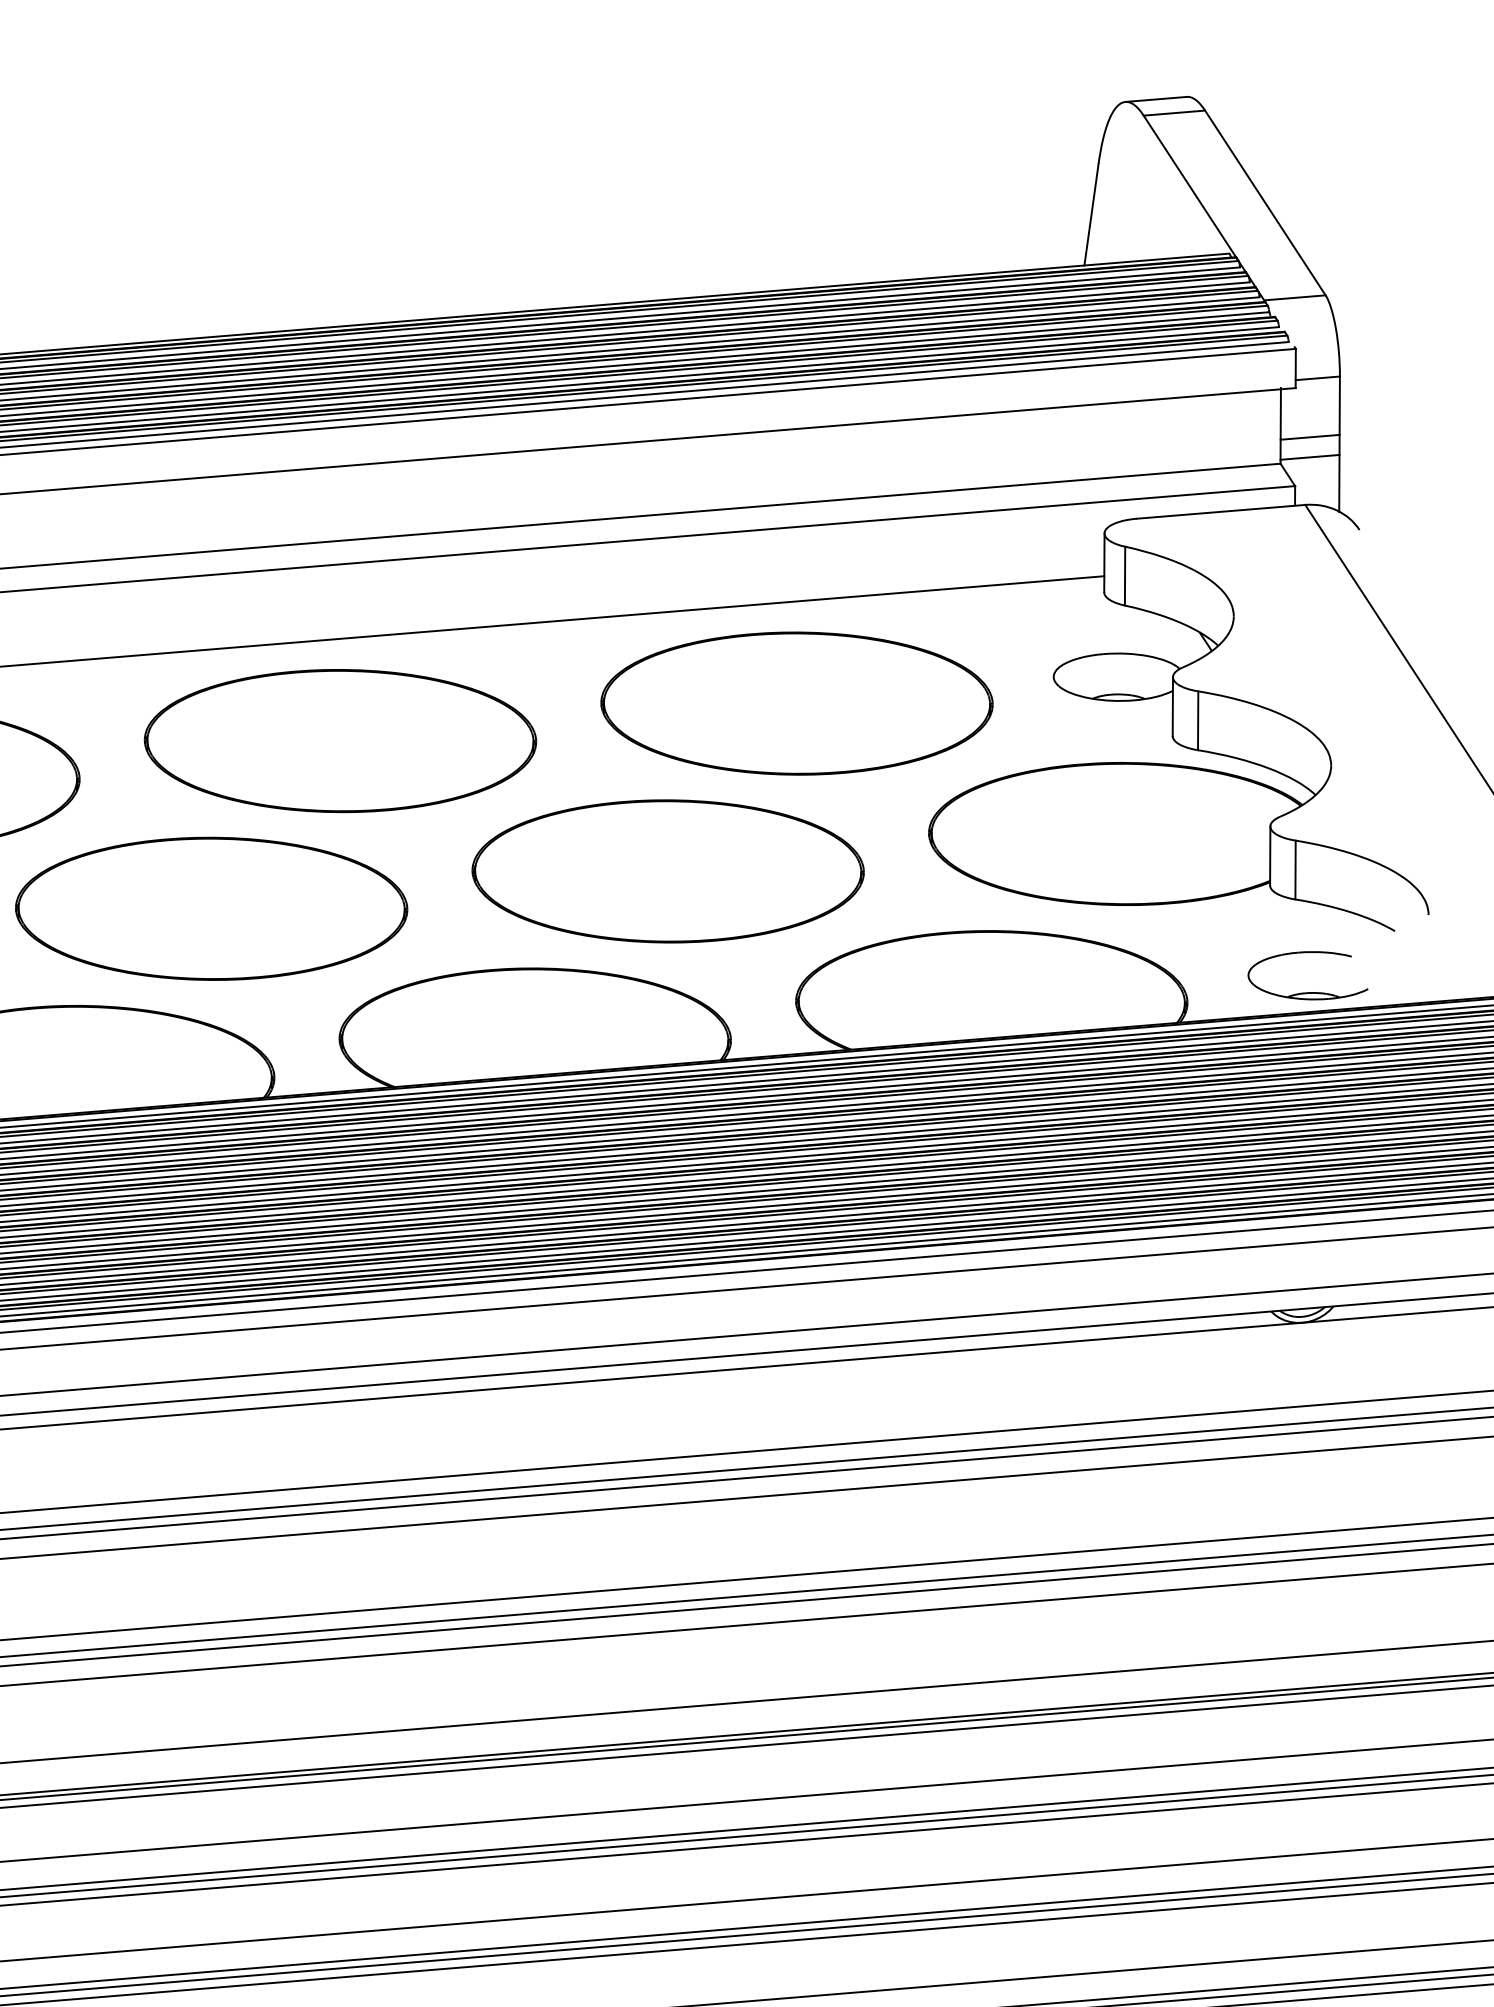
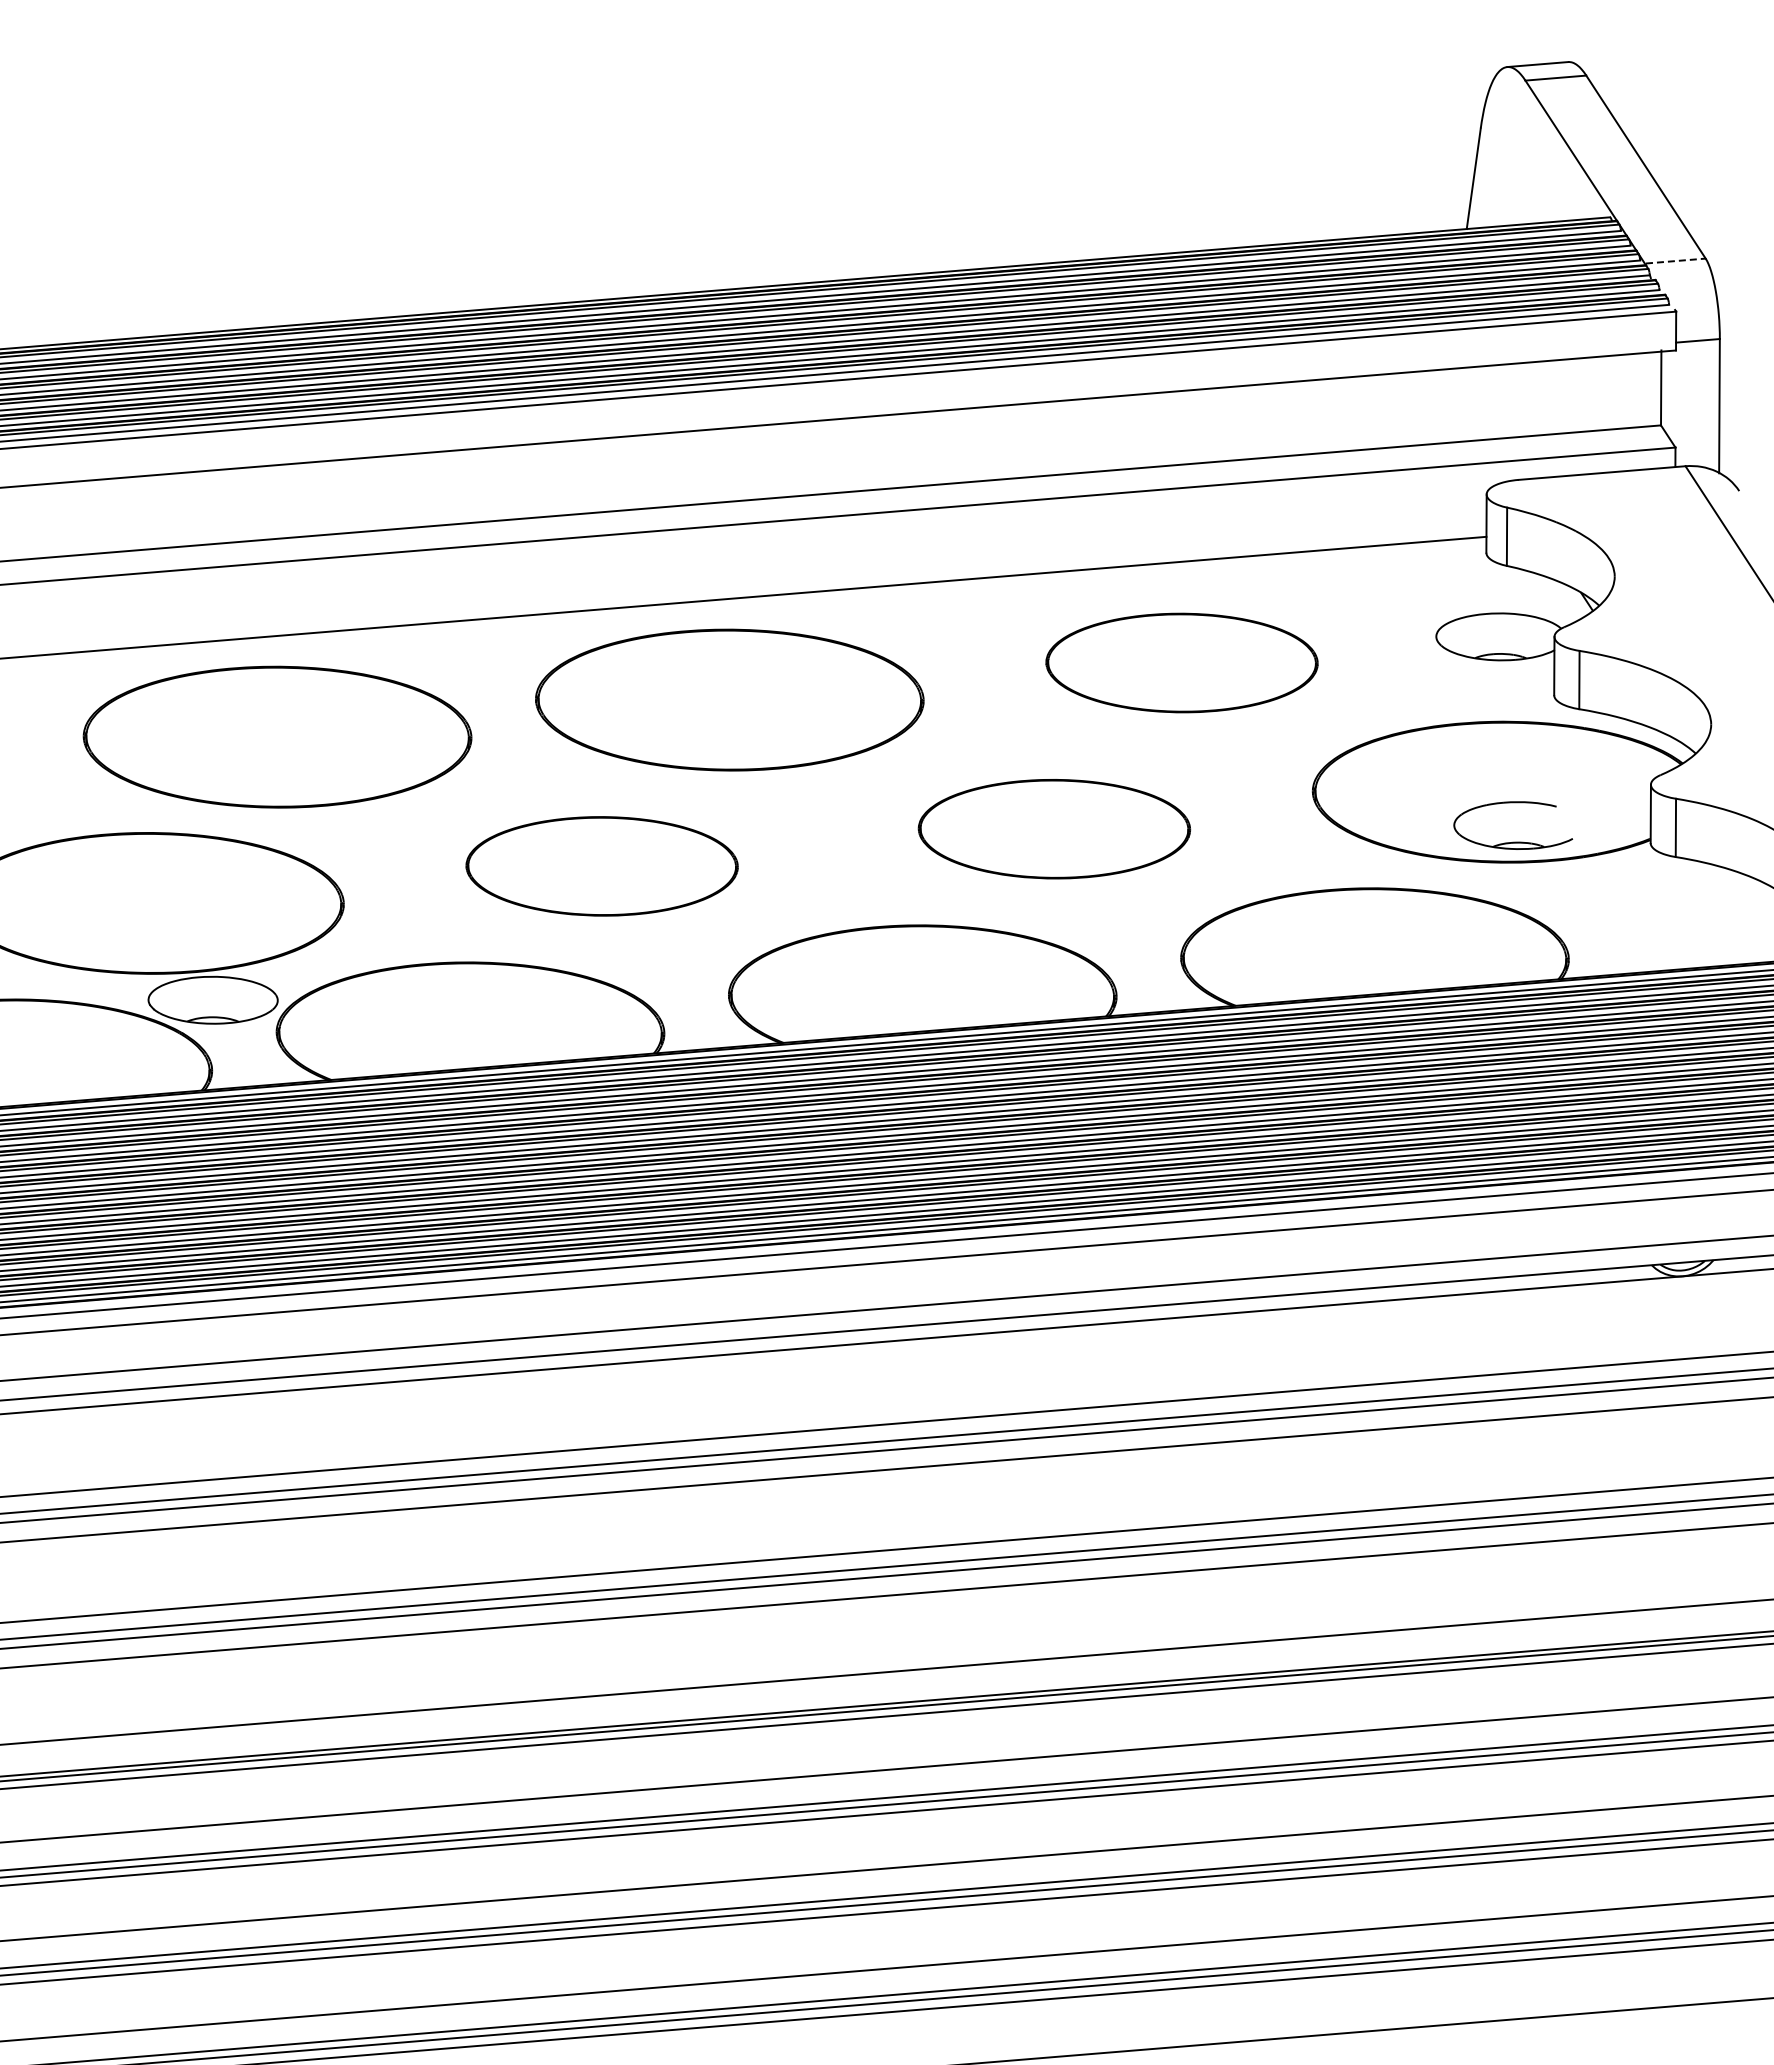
line: (1295, 298) -> (1675, 261), solid -> dashed
line: (1310, 436) -> (1690, 398), removed
line: (1310, 456) -> (1690, 418), removed
part: (796, 703) -> (1181, 662), size x0.7
part: (668, 870) -> (1054, 828), size x0.7
part: (210, 909) -> (601, 866), size x0.7
part: (1308, 991) -> (1513, 841), moved

